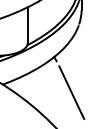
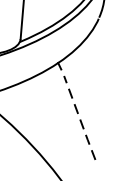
line: (72, 93) -> (80, 119), solid -> dashed

